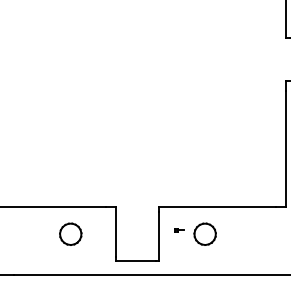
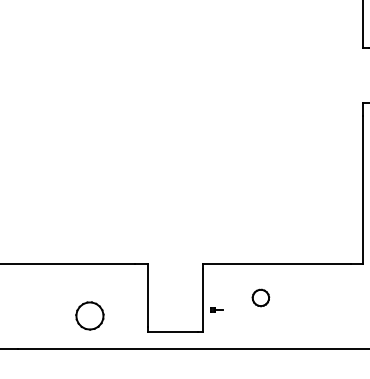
part: (178, 229) -> (216, 309), moved
part: (70, 233) -> (89, 315), moved
part: (204, 233) -> (260, 297), size x0.6

